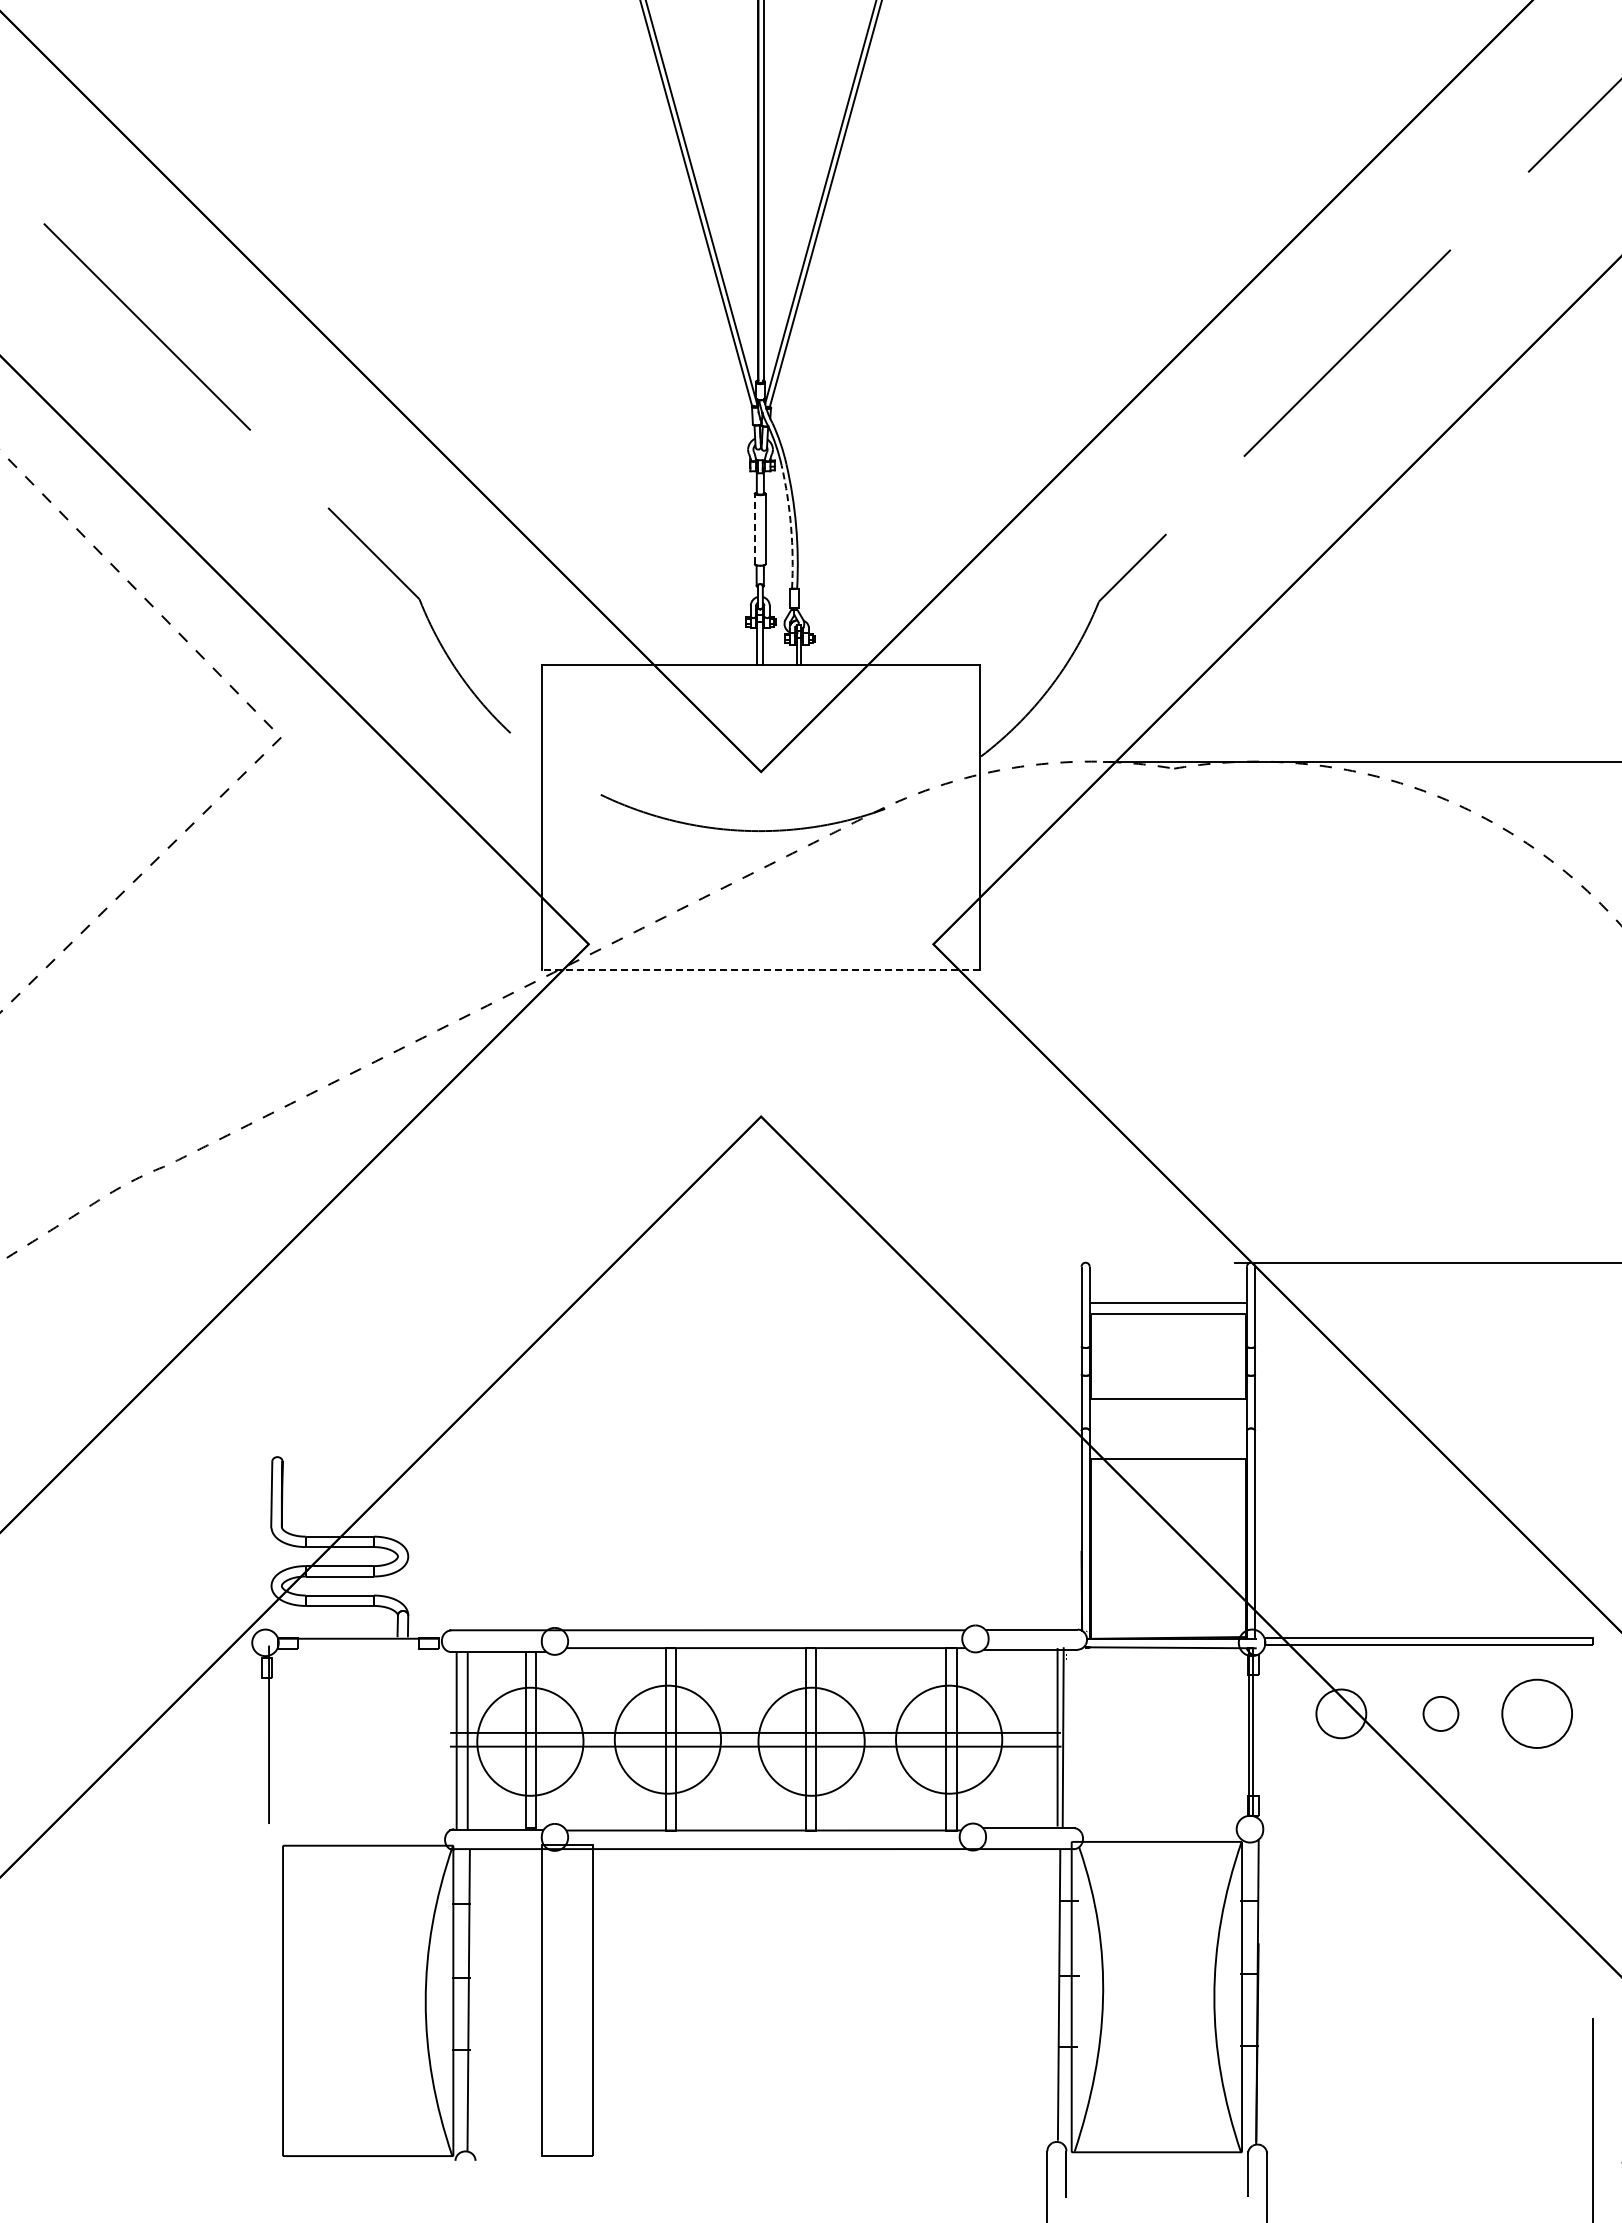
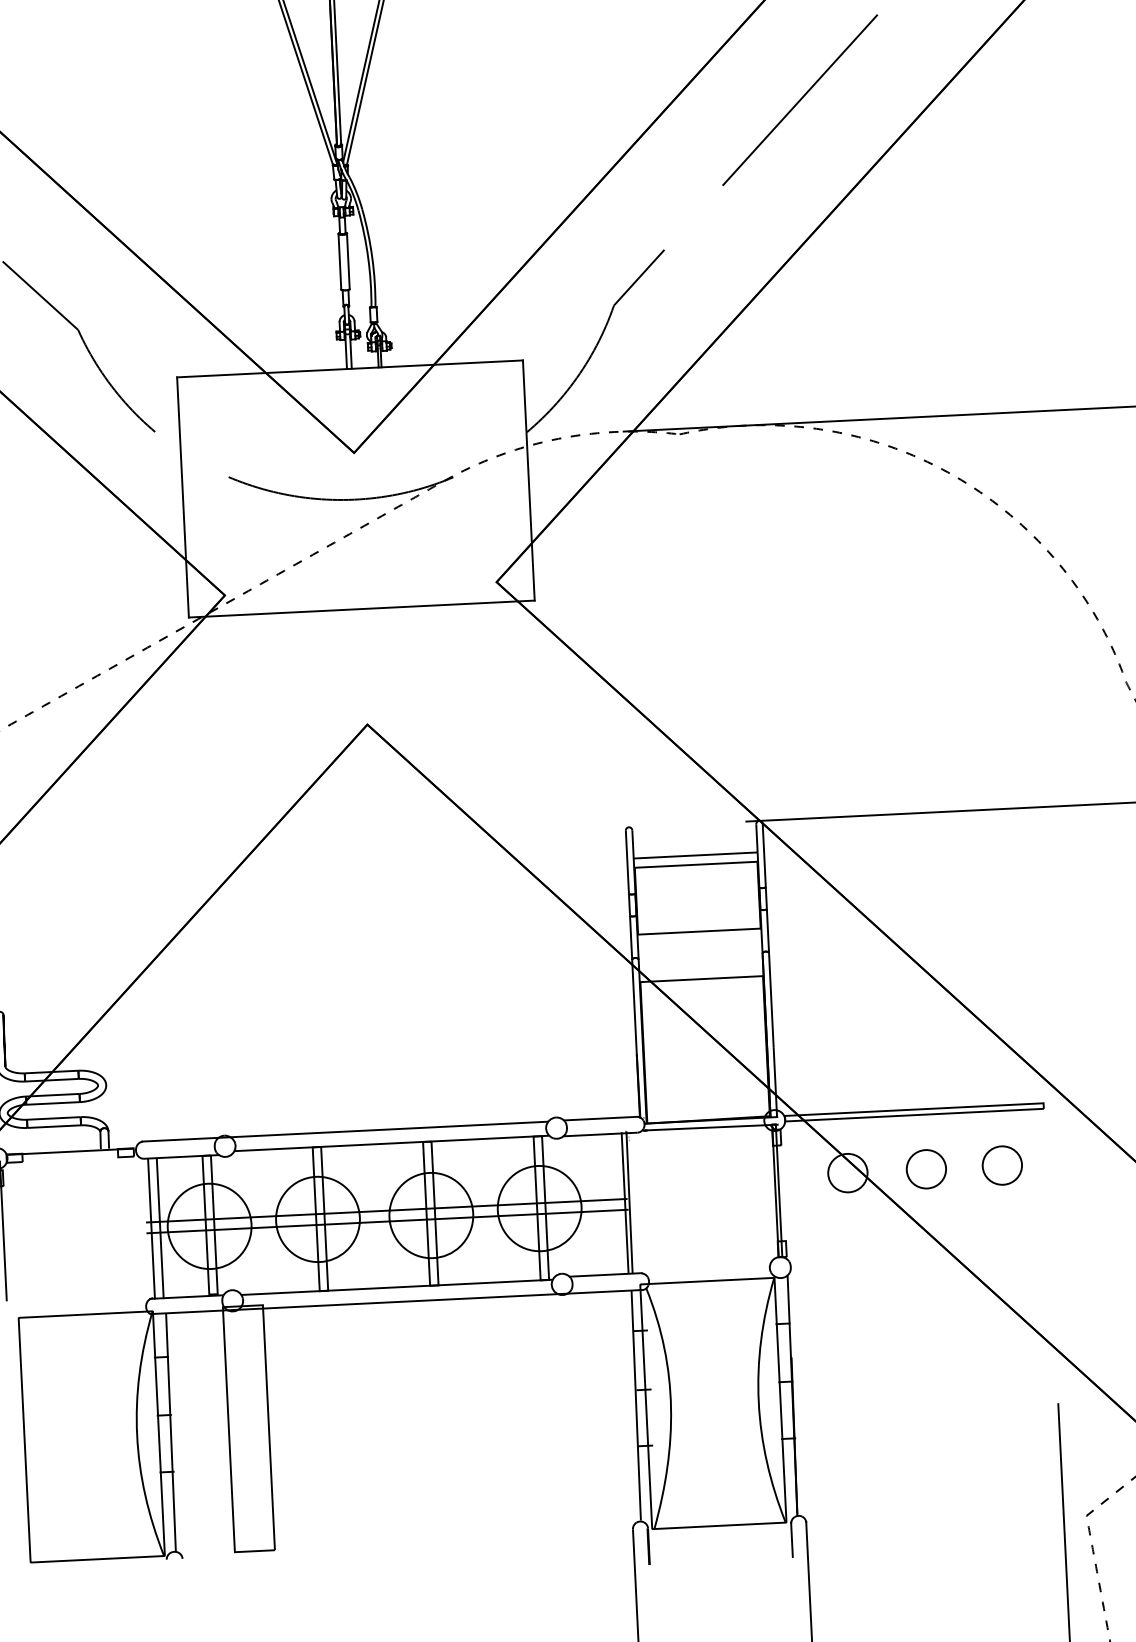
arc: (791, 526) -> (368, 258), dashed -> solid
line: (754, 528) -> (339, 261), dashed -> solid
line: (760, 970) -> (361, 609), dashed -> solid
part: (1440, 1713) -> (926, 1168), size x1.43
part: (1537, 1713) -> (1002, 1165), size x0.71

